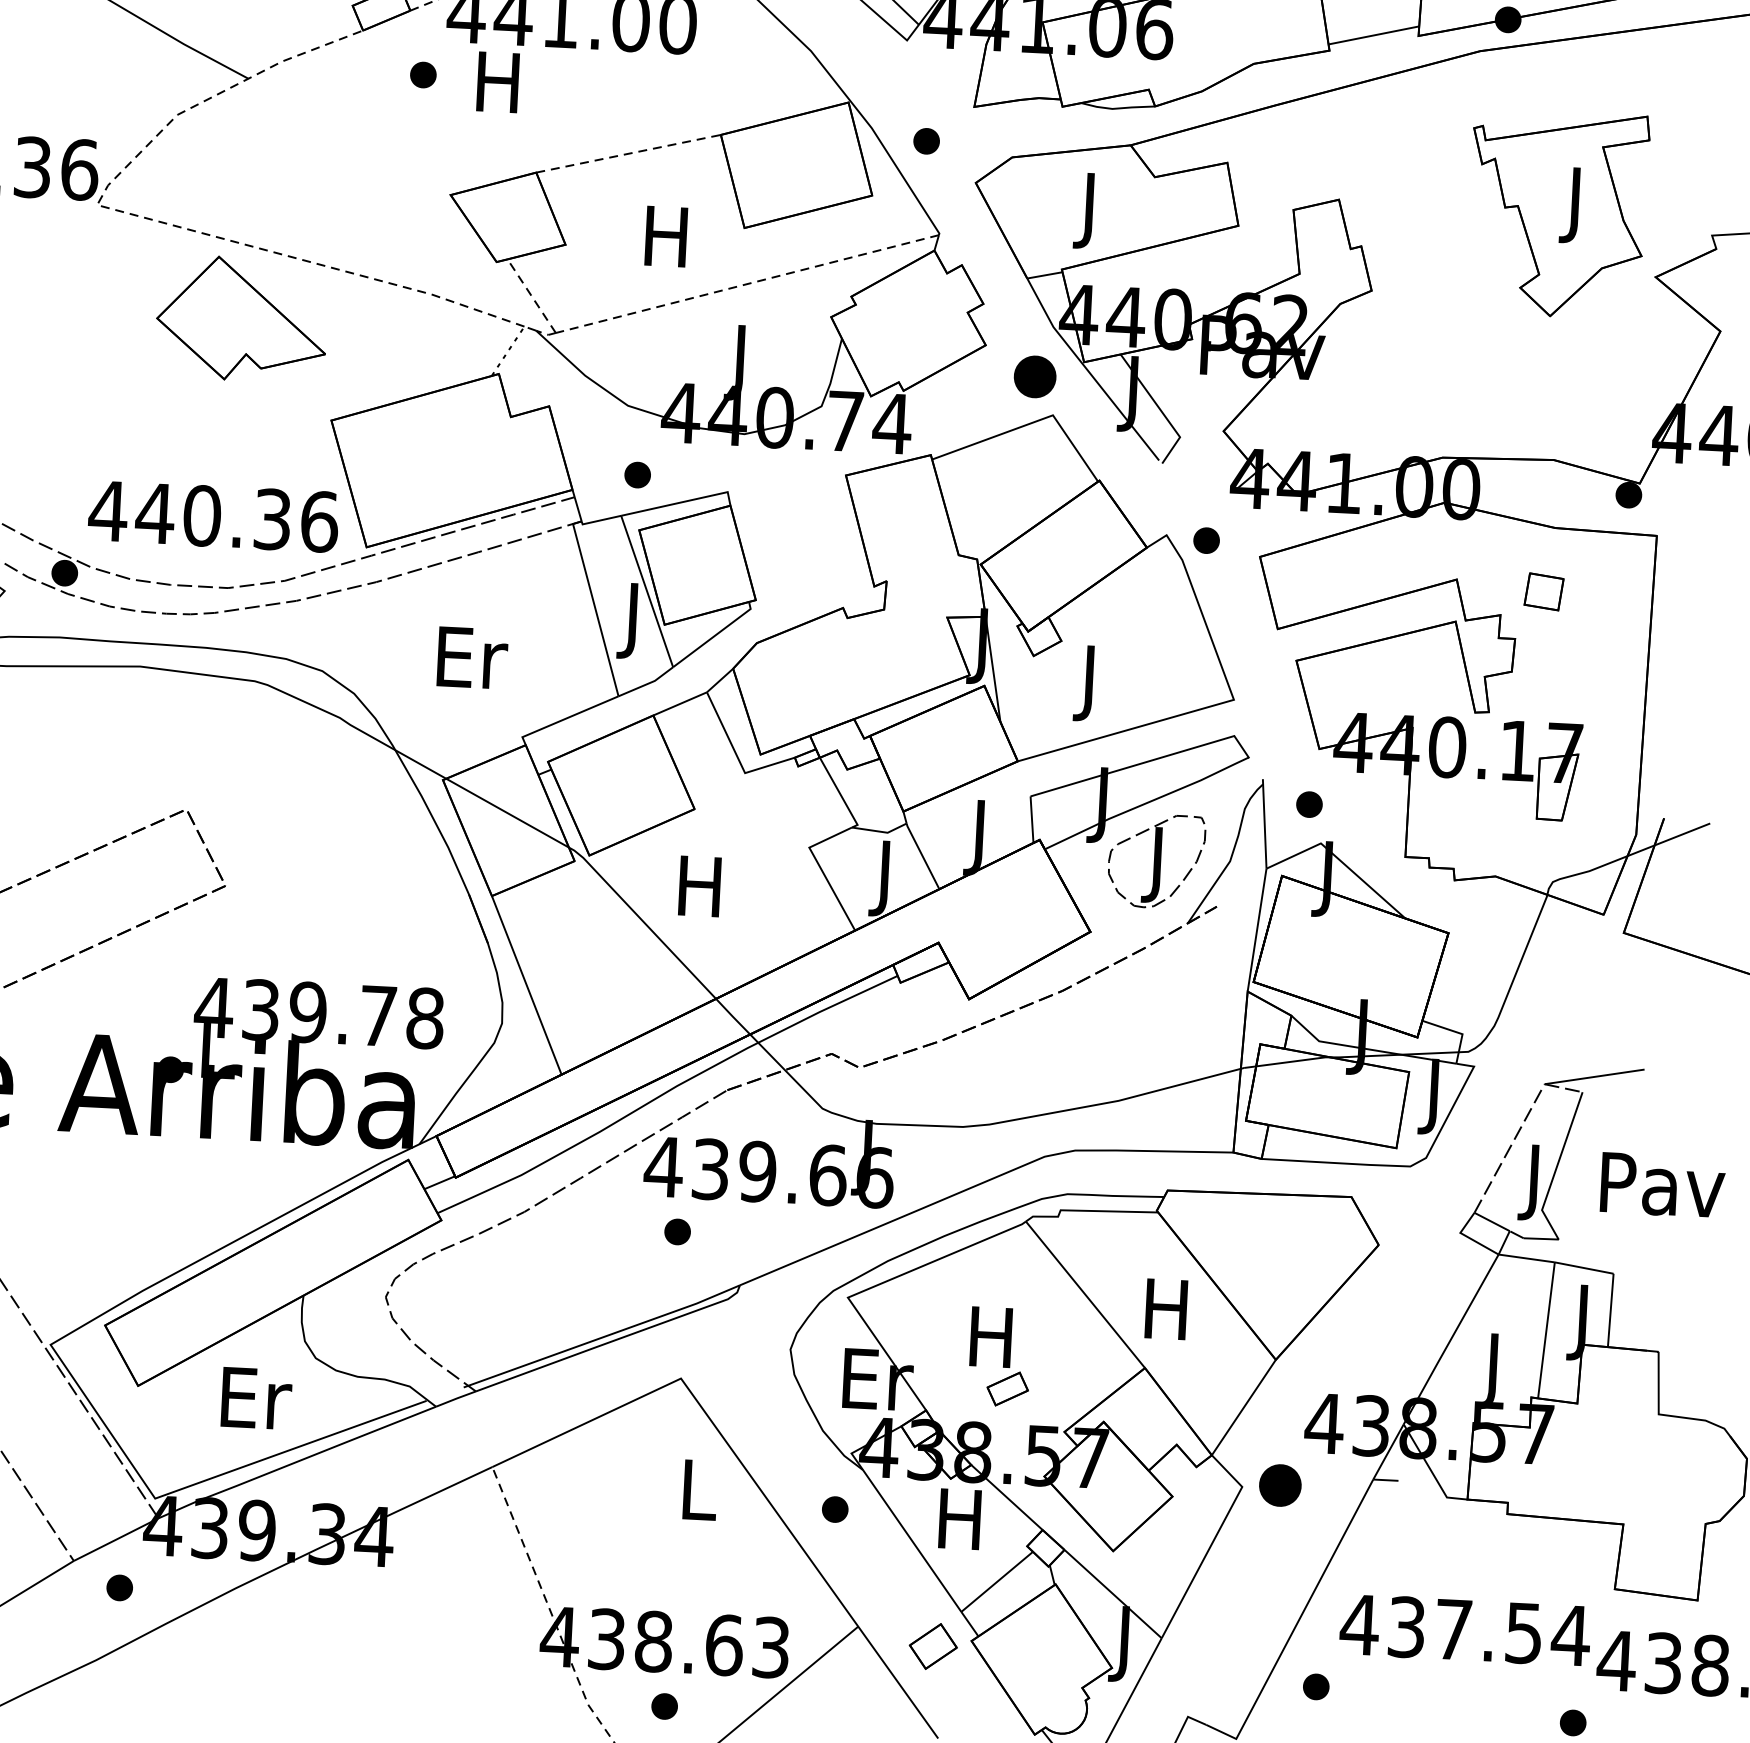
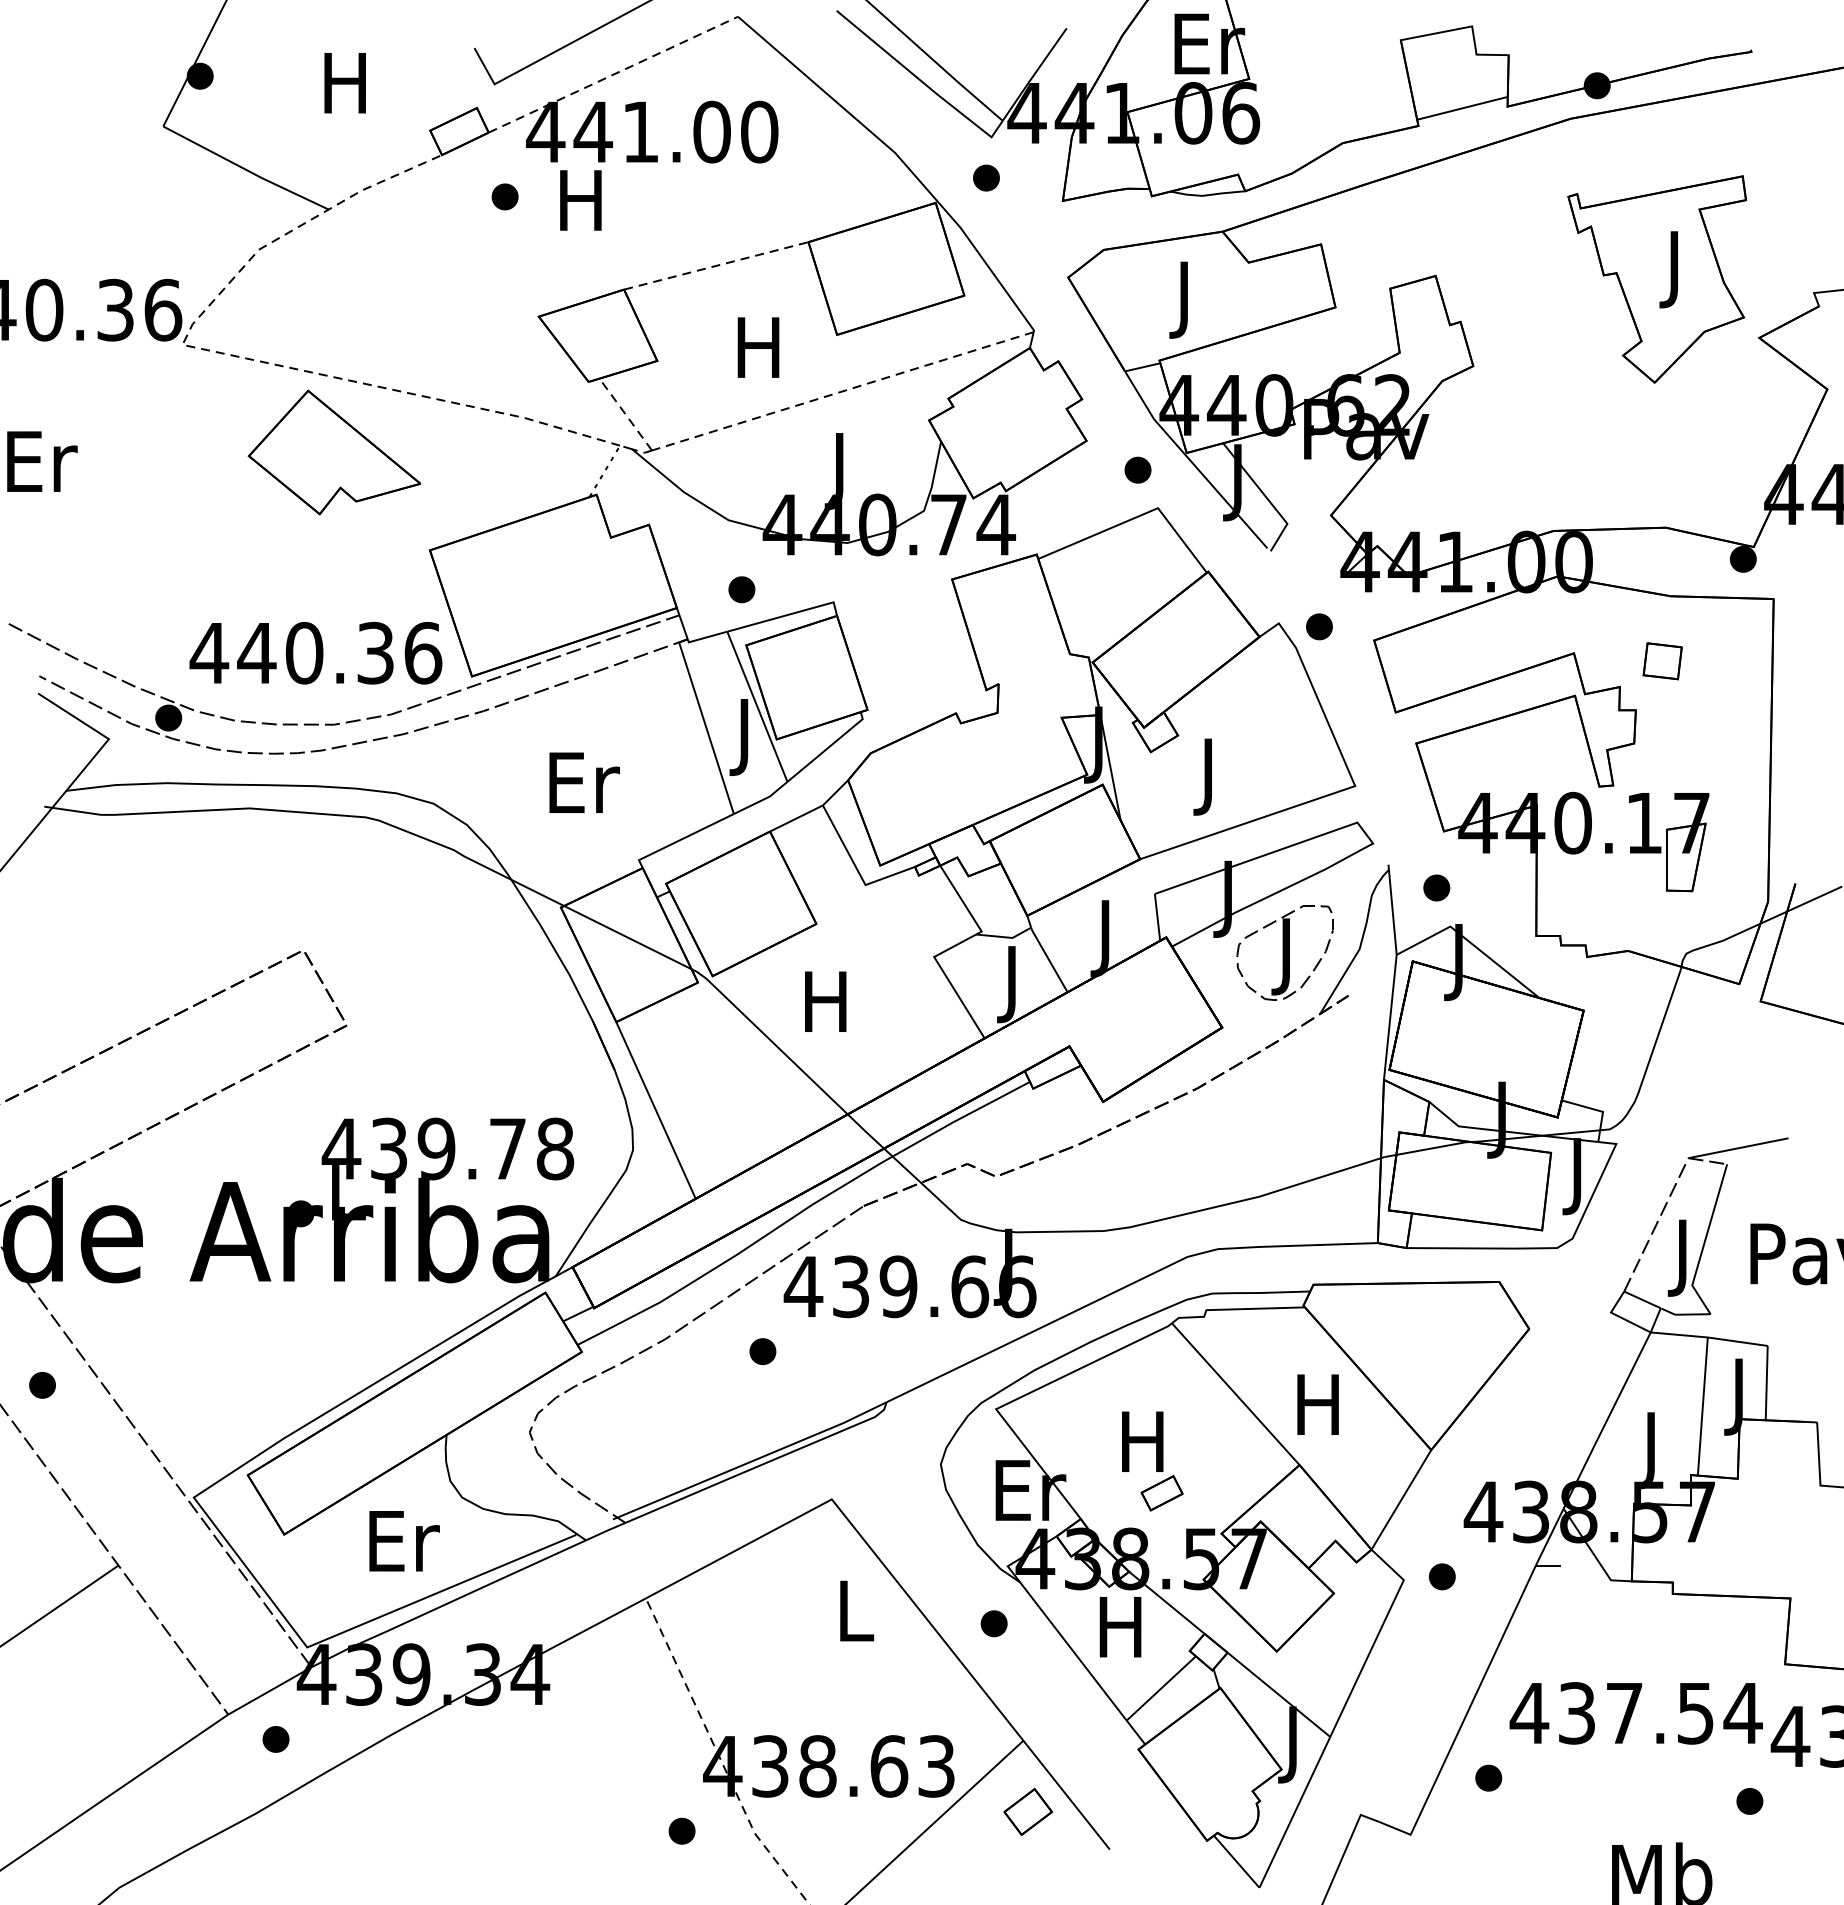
part: (926, 140) -> (986, 177), moved
part: (1034, 376) -> (1137, 469), size x0.62
part: (677, 1231) -> (762, 1351), moved
part: (1280, 1485) -> (1442, 1576), size x0.62
part: (932, 1646) -> (1027, 1811), moved
part: (664, 1705) -> (681, 1830), moved

